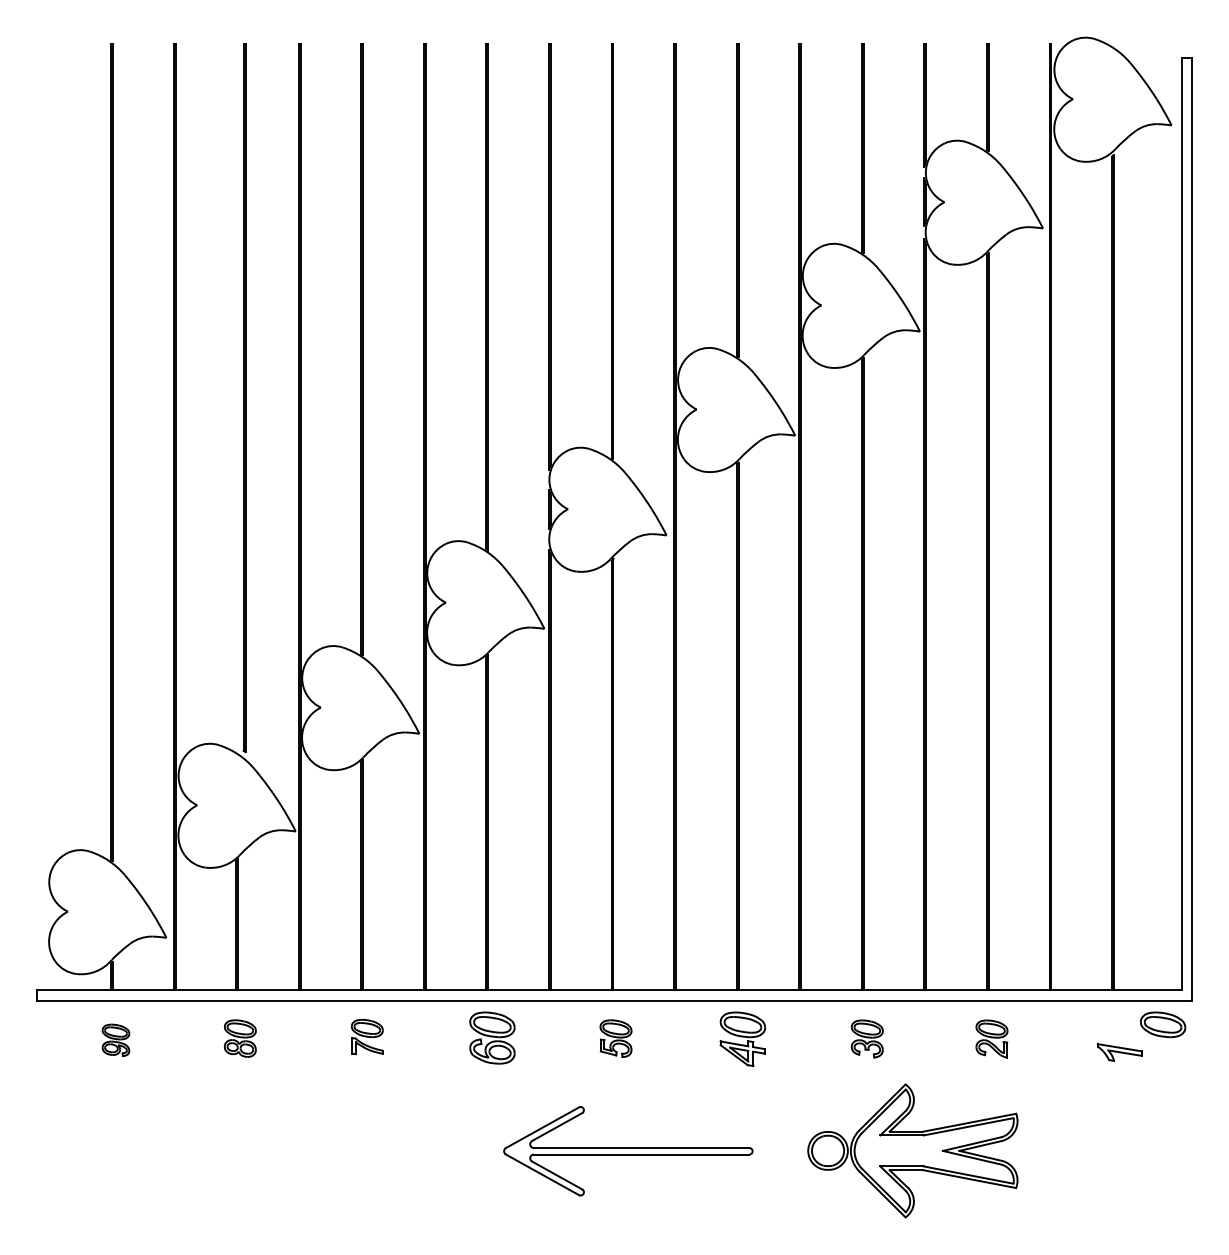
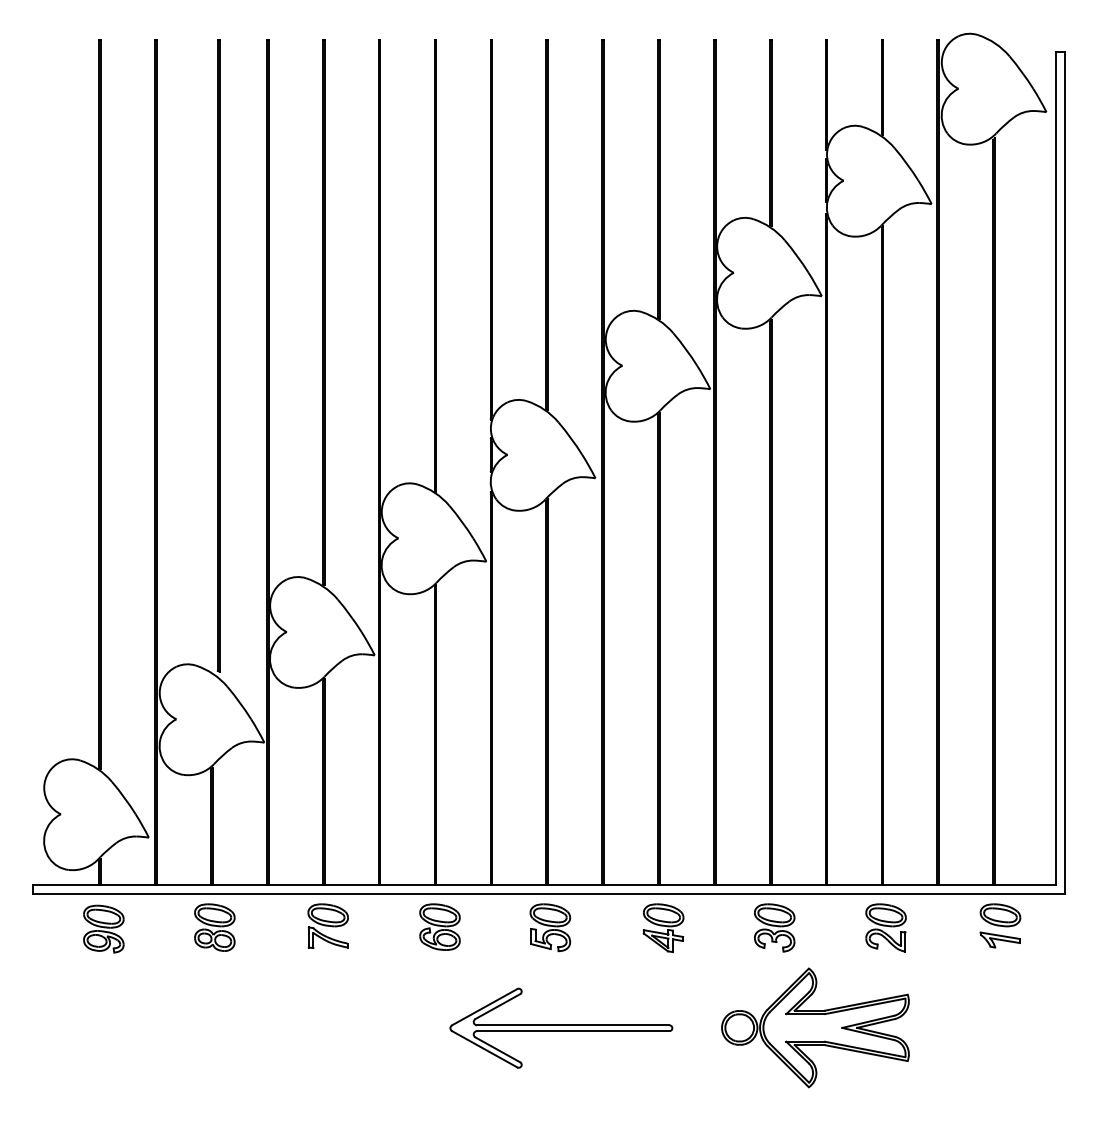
part: (1163, 1024) -> (1000, 915), moved
part: (367, 1036) -> (328, 925), size x1.43
part: (240, 1038) -> (215, 927), size x1.43
part: (615, 1038) -> (549, 927), size x1.43
part: (867, 1038) -> (774, 927), size x1.43
part: (991, 1038) -> (885, 927), size x1.43
part: (115, 1040) -> (103, 929), size x1.67

